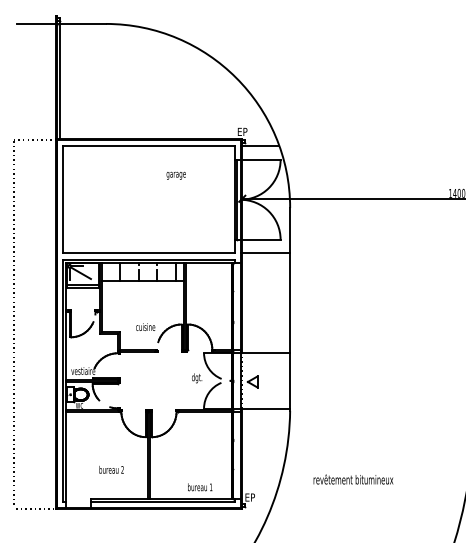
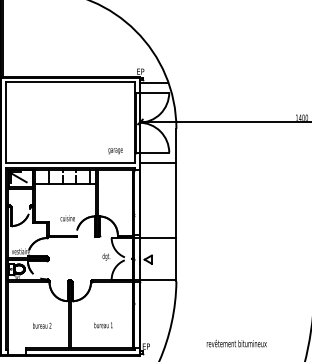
text: (175, 175) -> (115, 151), moved
text: (353, 479) -> (236, 343), moved
text: (200, 487) -> (103, 325), moved

